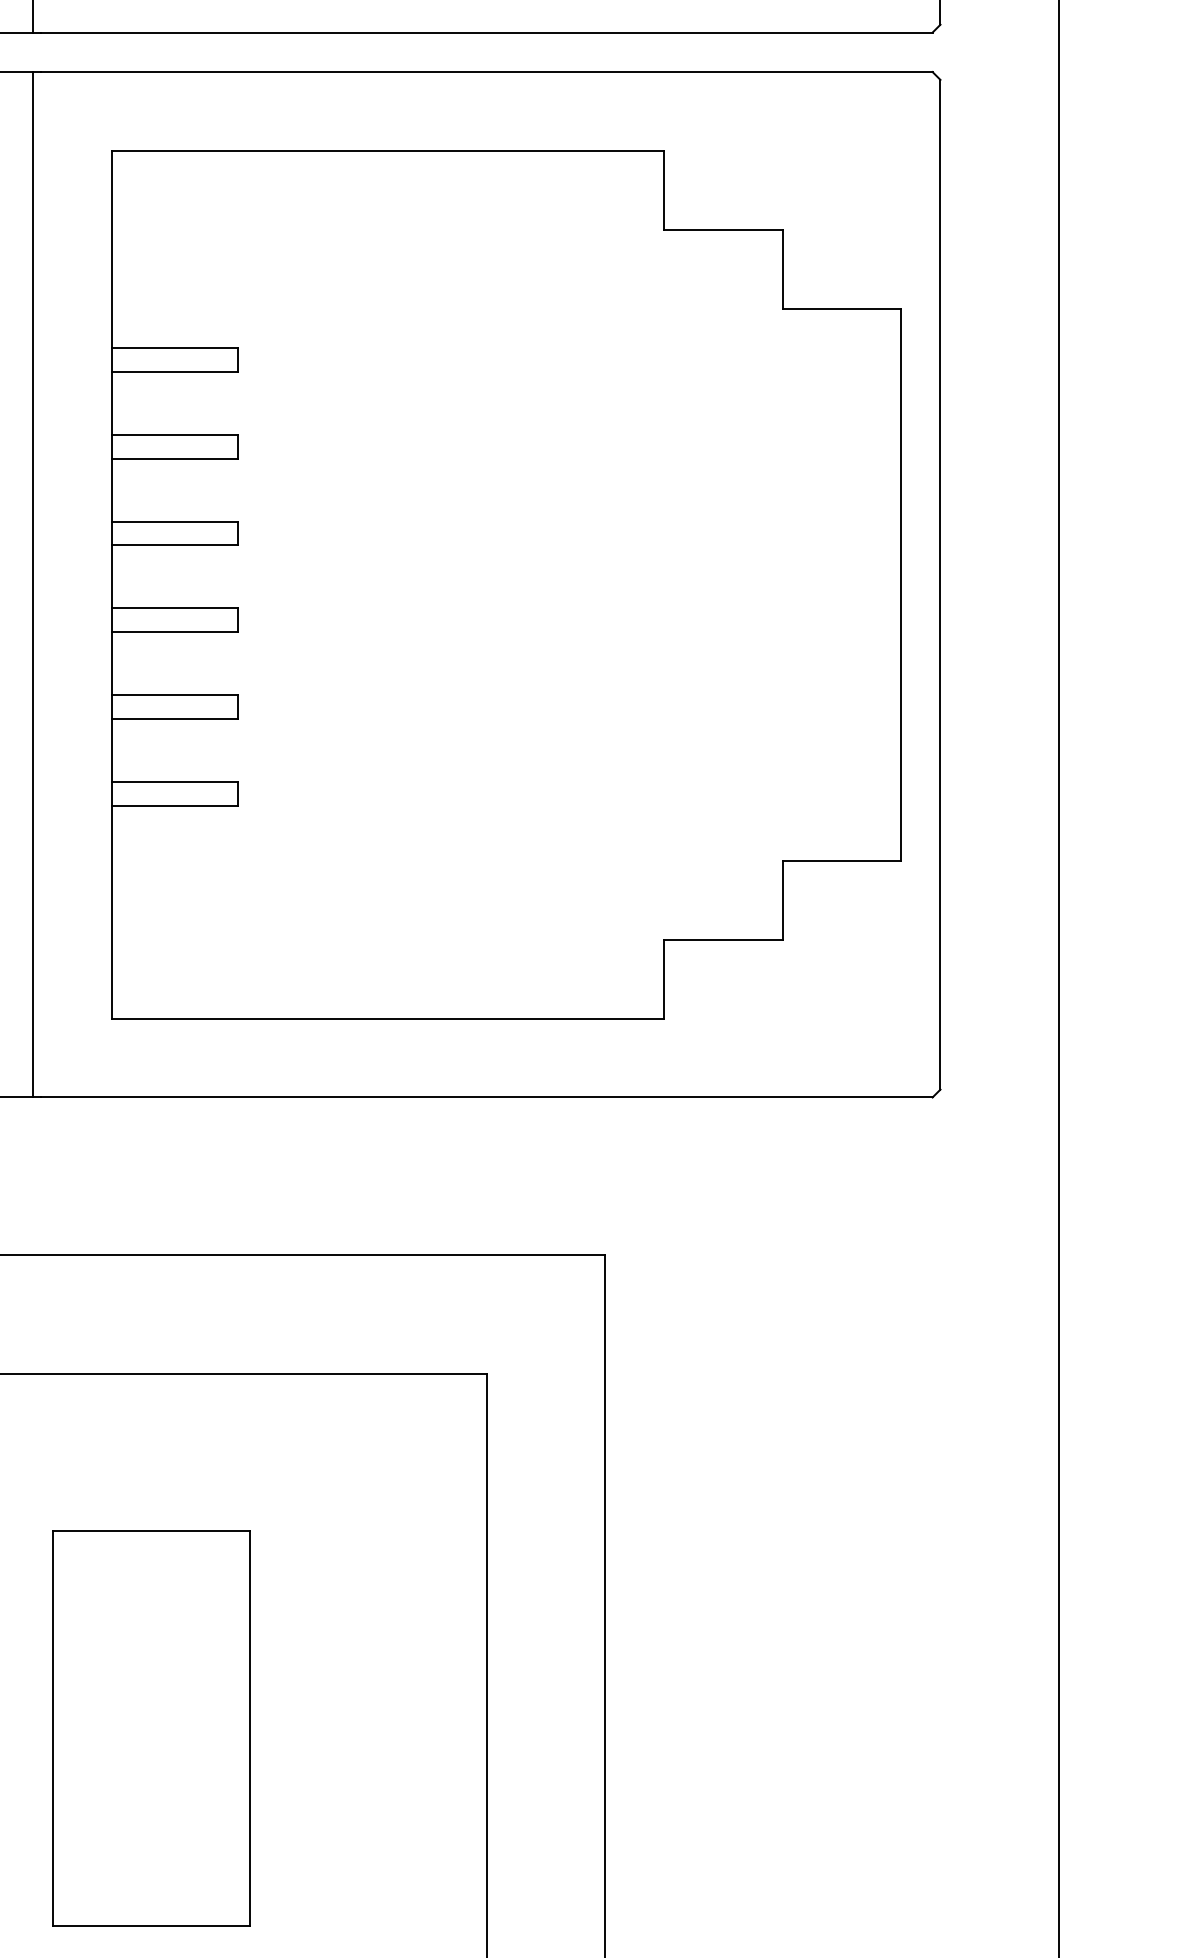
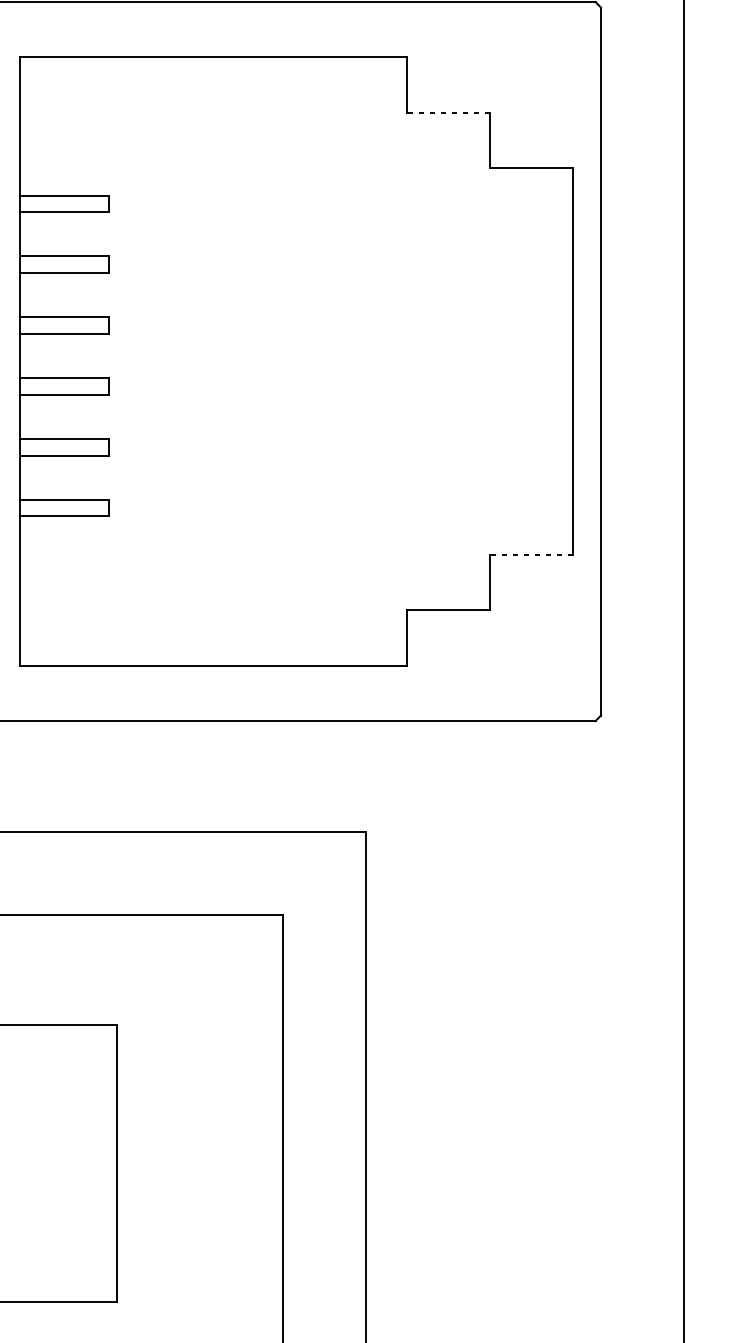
line: (723, 229) -> (448, 112), solid -> dashed
line: (842, 860) -> (532, 554), solid -> dashed

